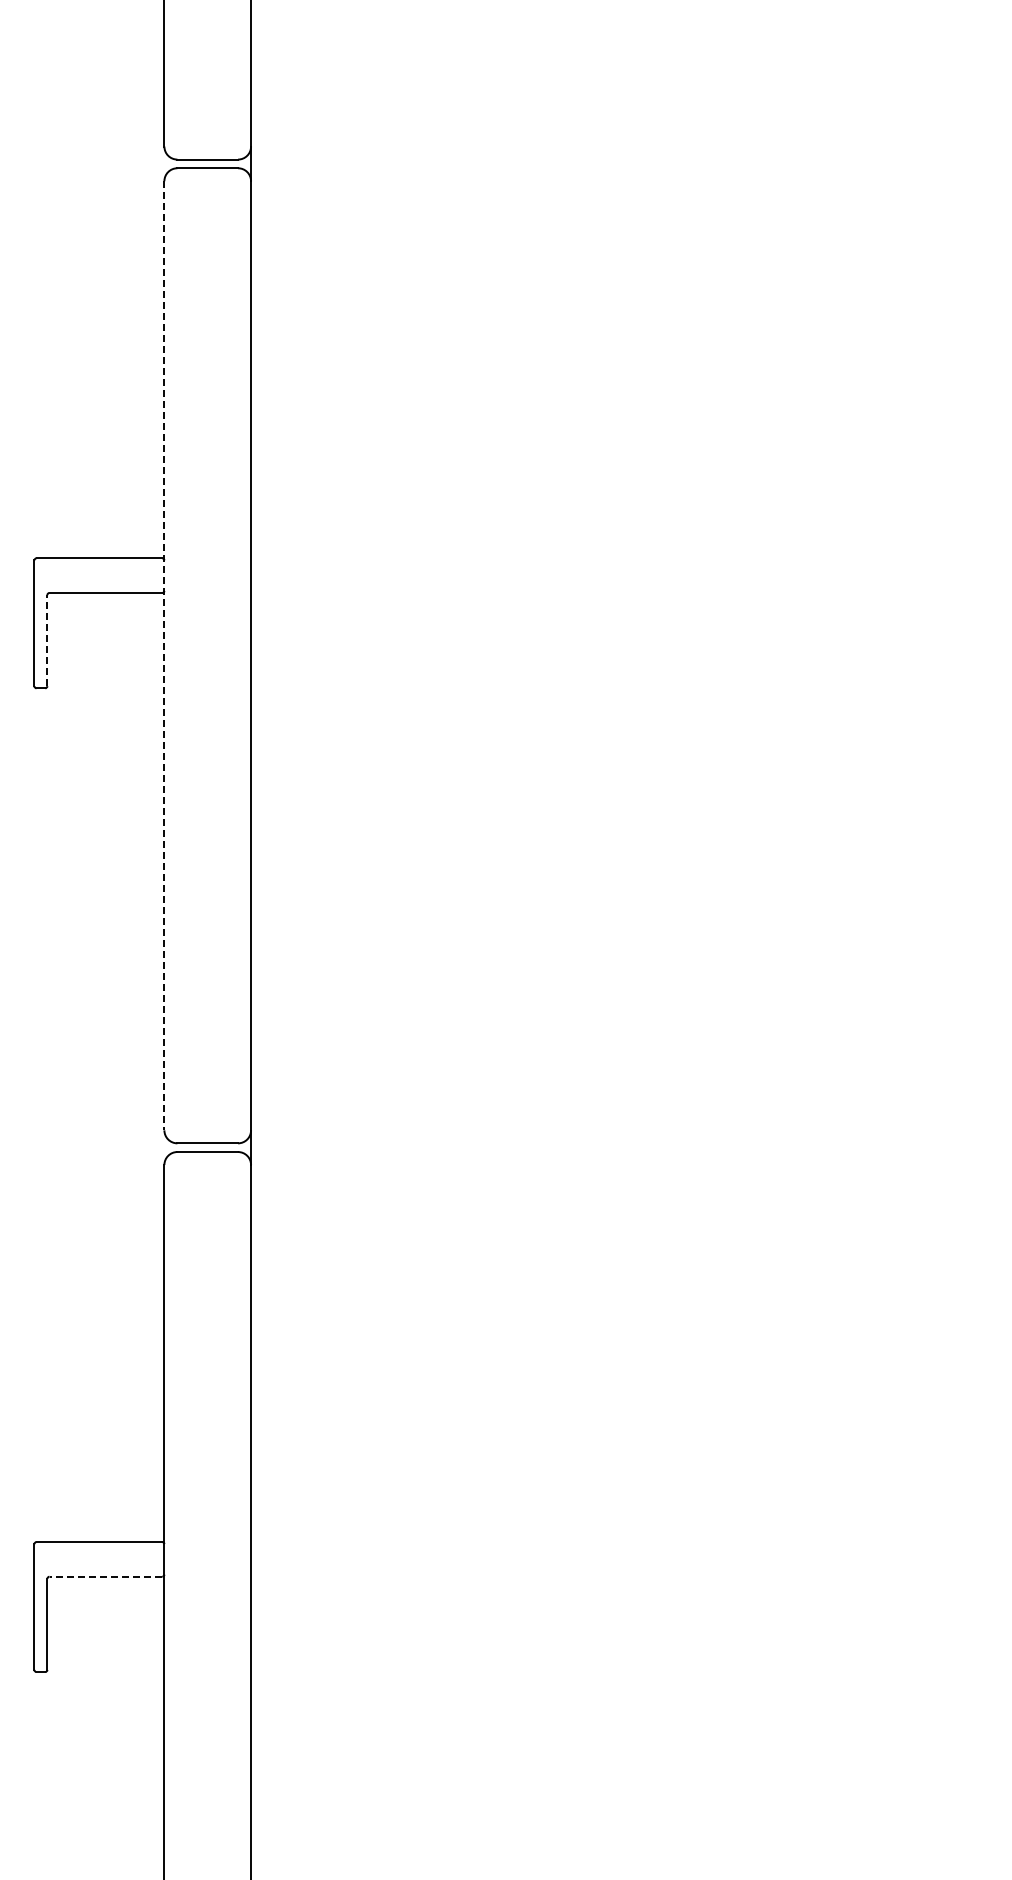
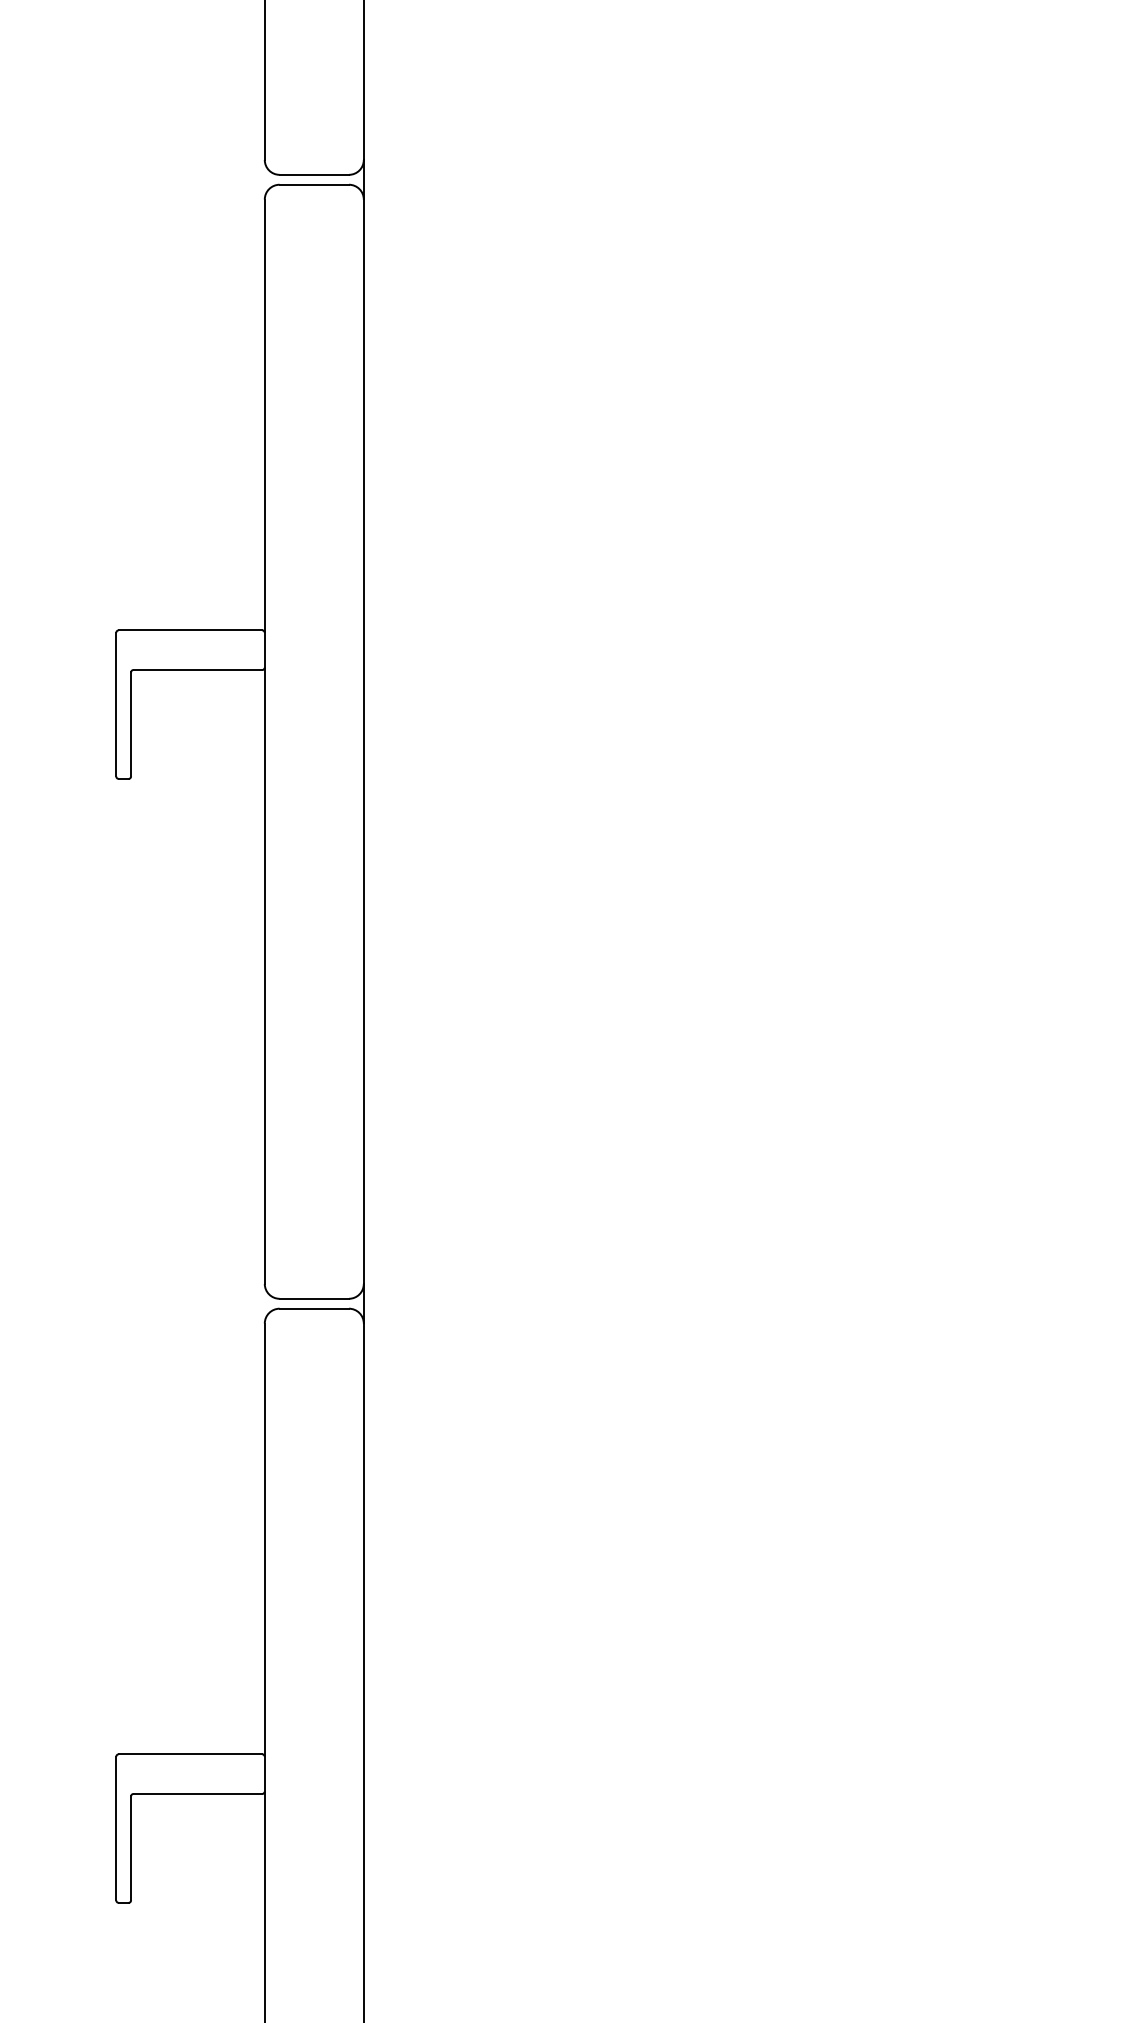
line: (47, 640) -> (131, 724), dashed -> solid
line: (164, 655) -> (264, 741), dashed -> solid
line: (105, 1576) -> (197, 1793), dashed -> solid

